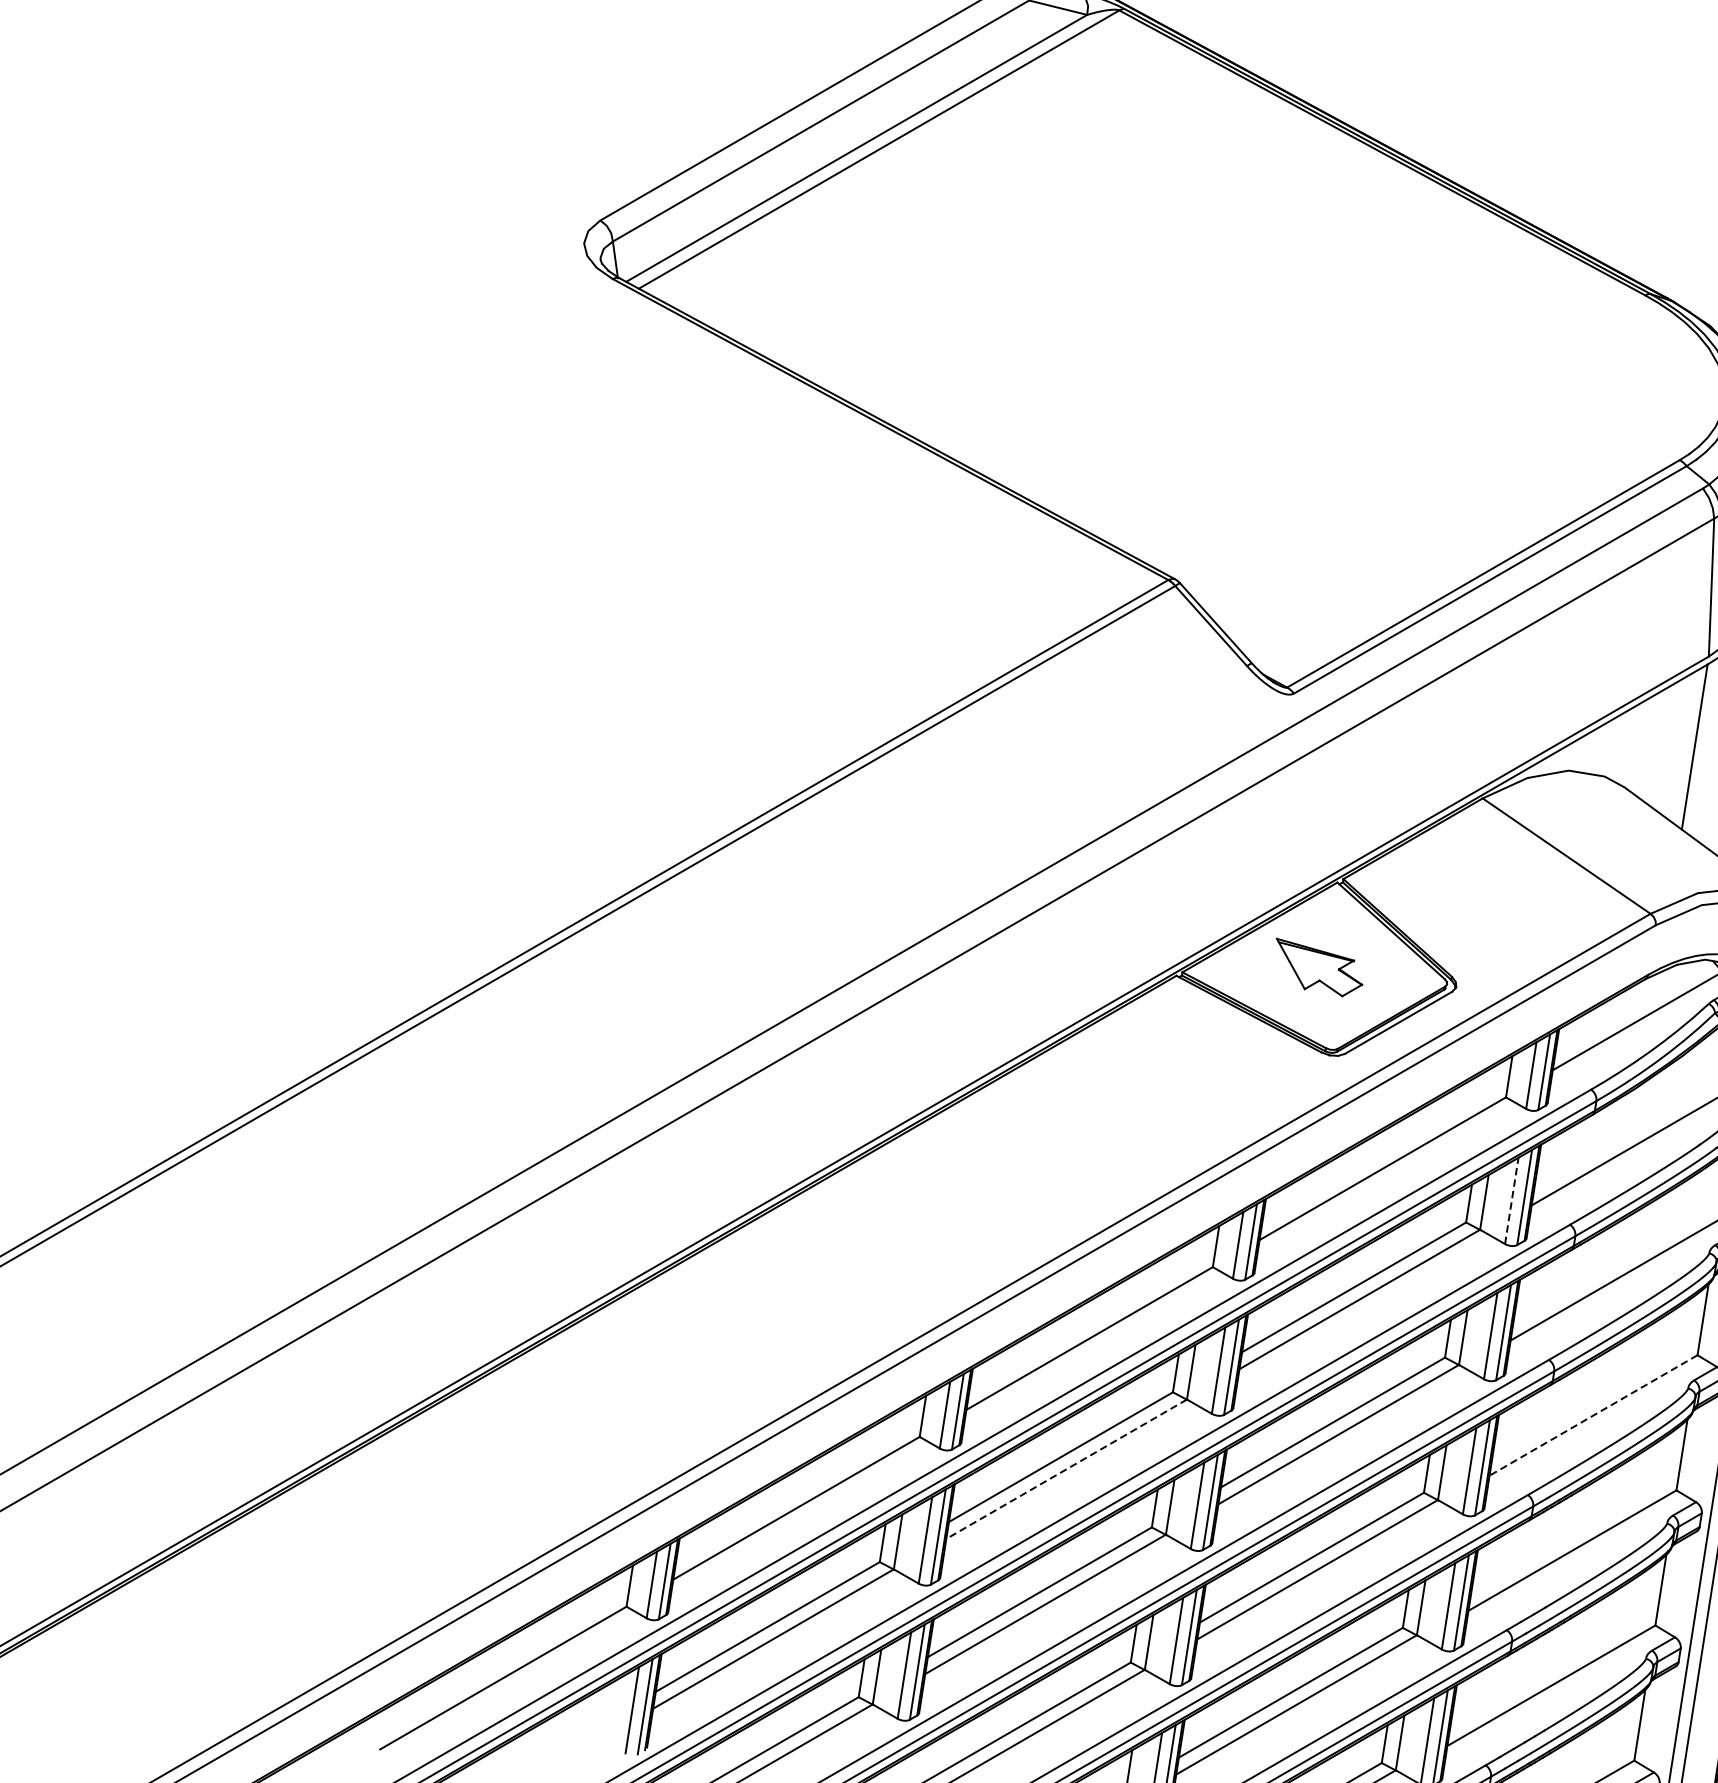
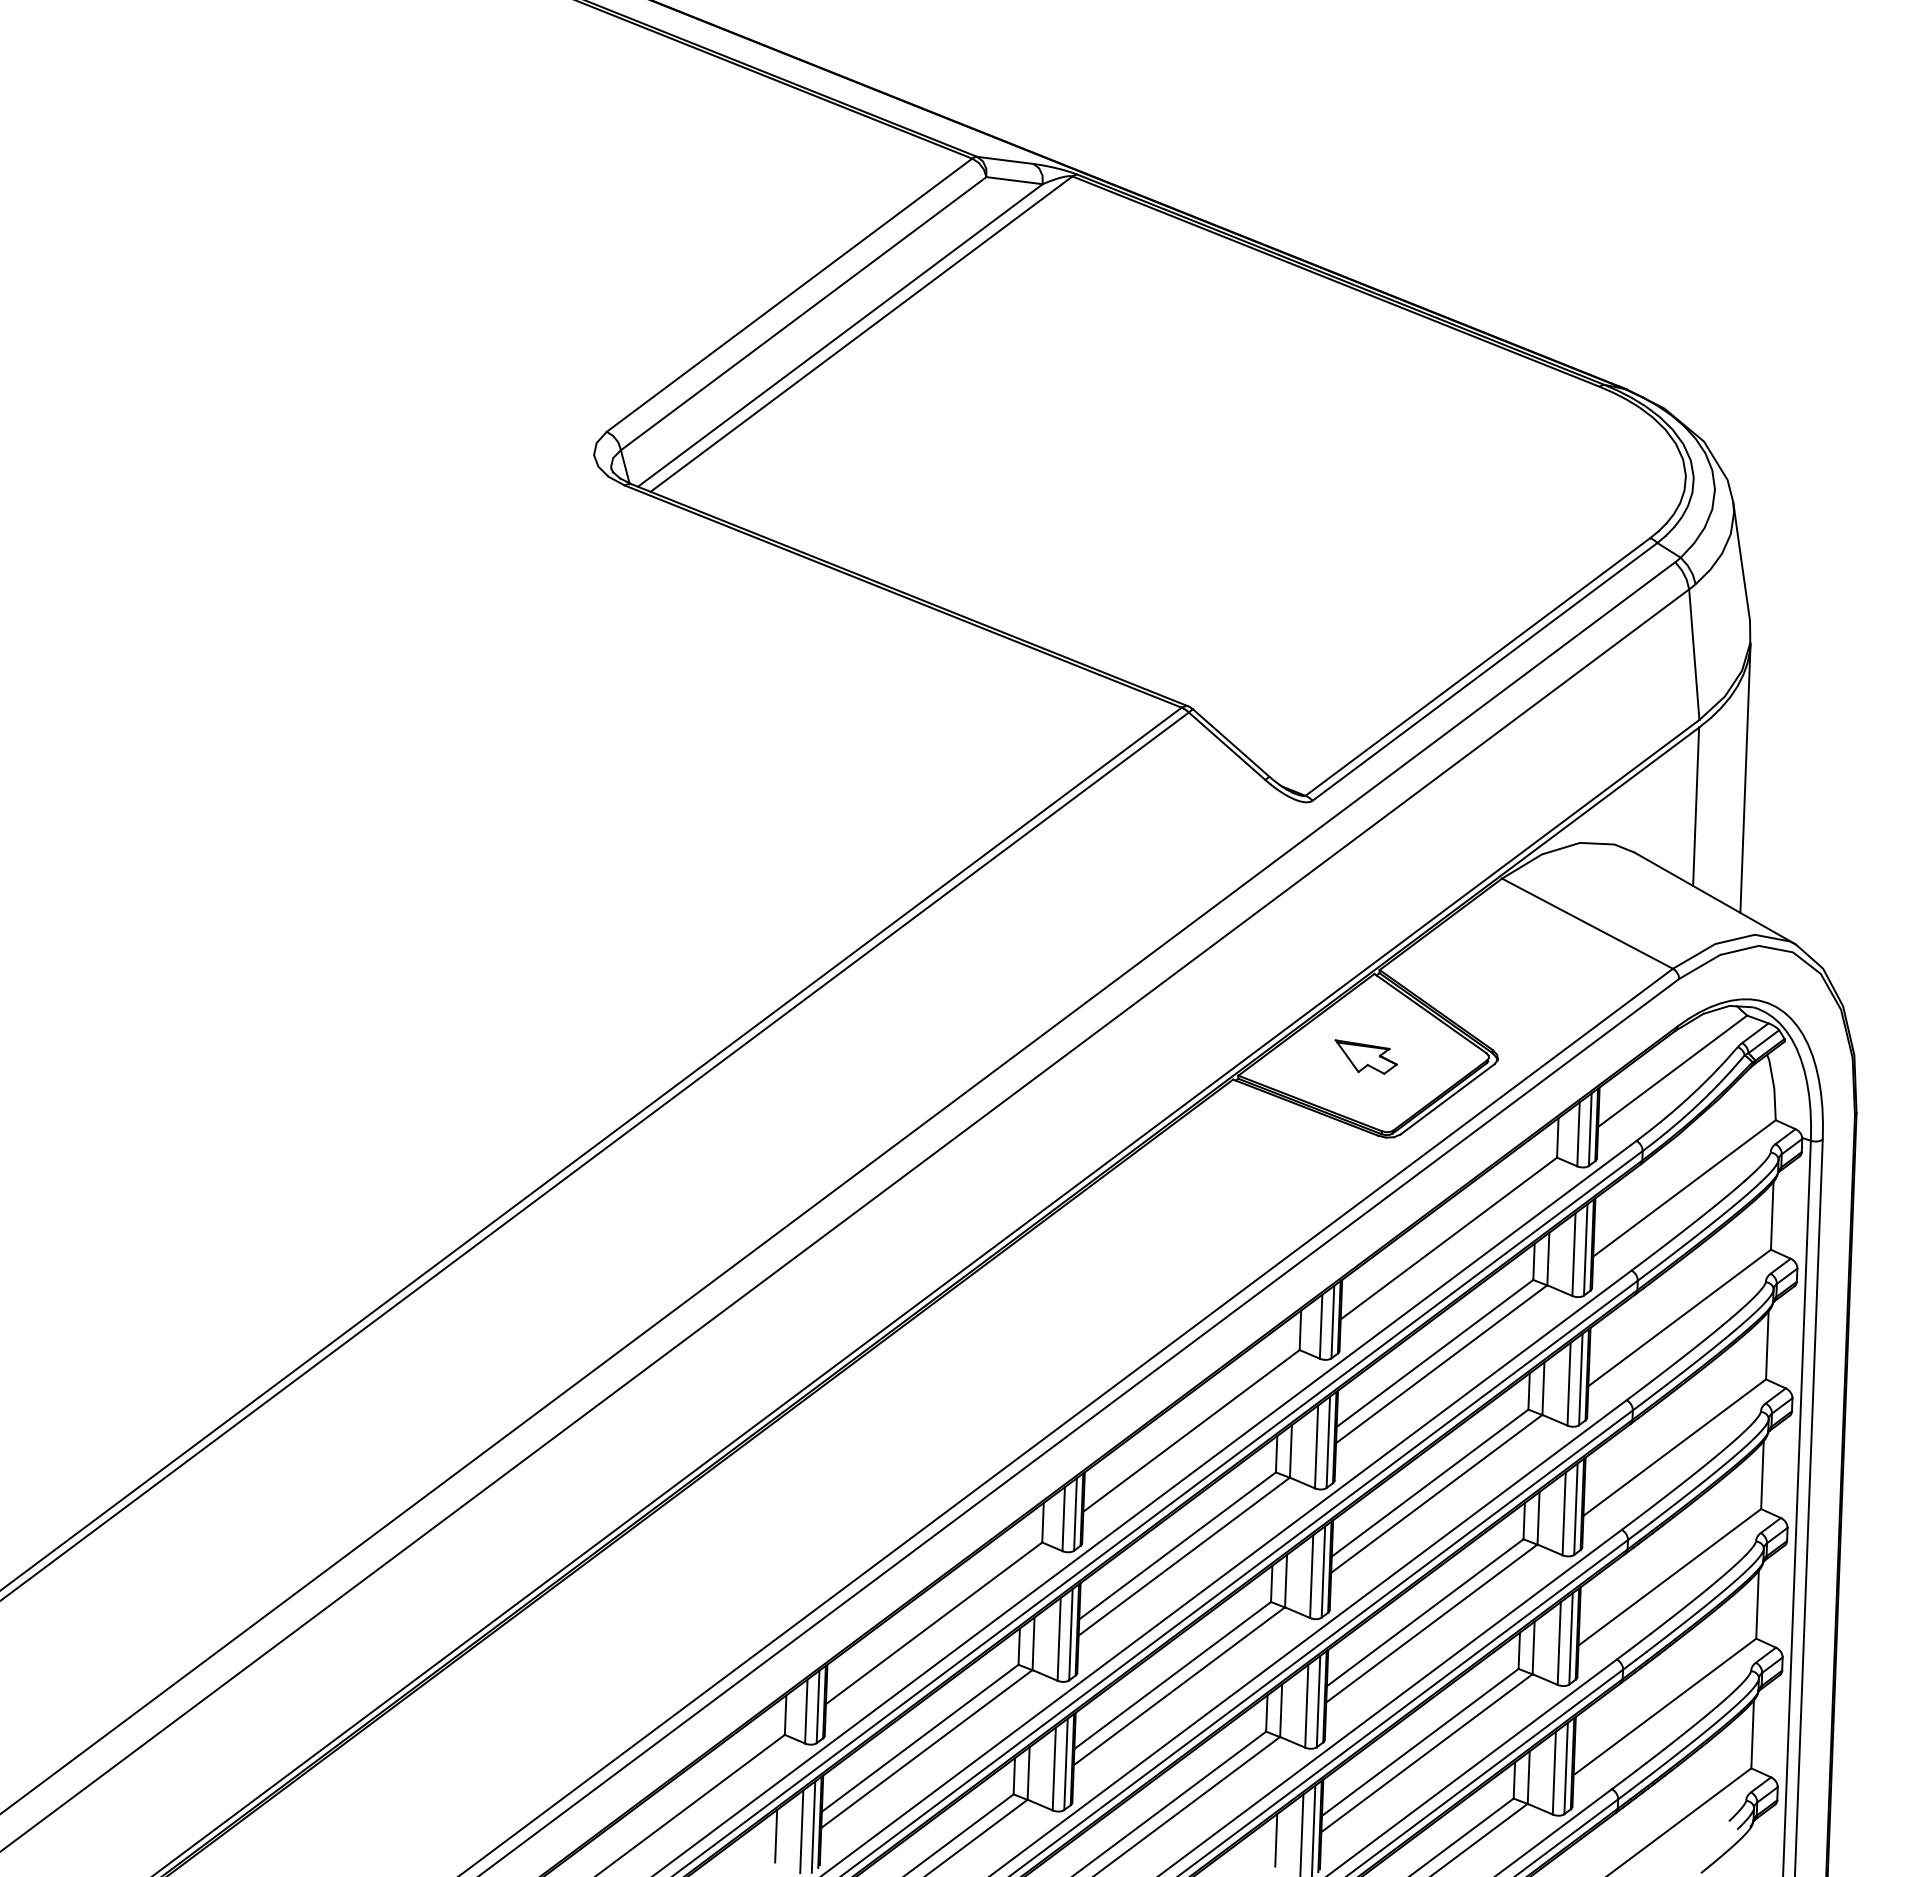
part: (1317, 967) -> (1365, 1056), size x0.71
line: (1511, 1200) -> (1573, 1254), dashed -> solid
line: (1593, 1415) -> (1674, 1447), dashed -> solid
line: (1066, 1469) -> (1184, 1556), dashed -> solid
line: (605, 1711) -> (776, 1835), added

